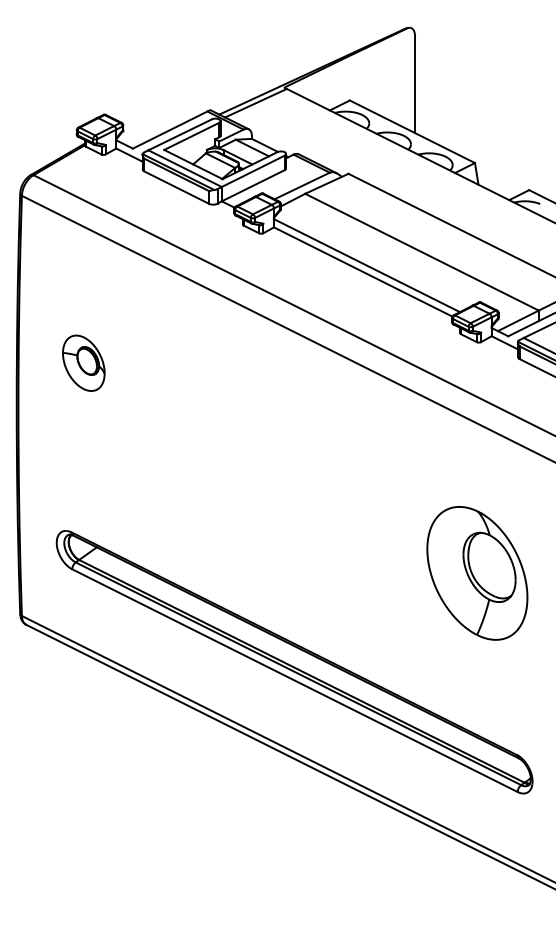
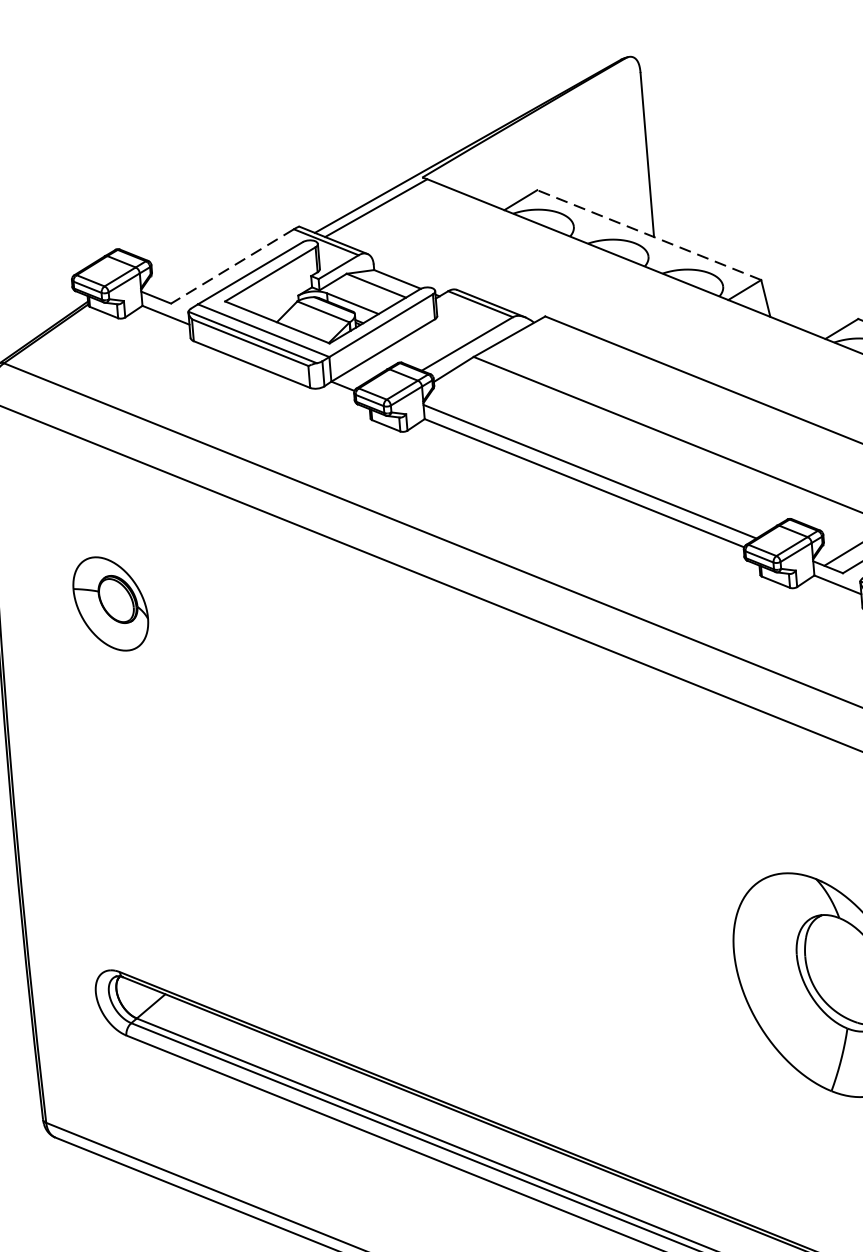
line: (170, 130) -> (233, 267), solid -> dashed
line: (412, 131) -> (649, 234), solid -> dashed
part: (83, 362) -> (110, 602), moved

